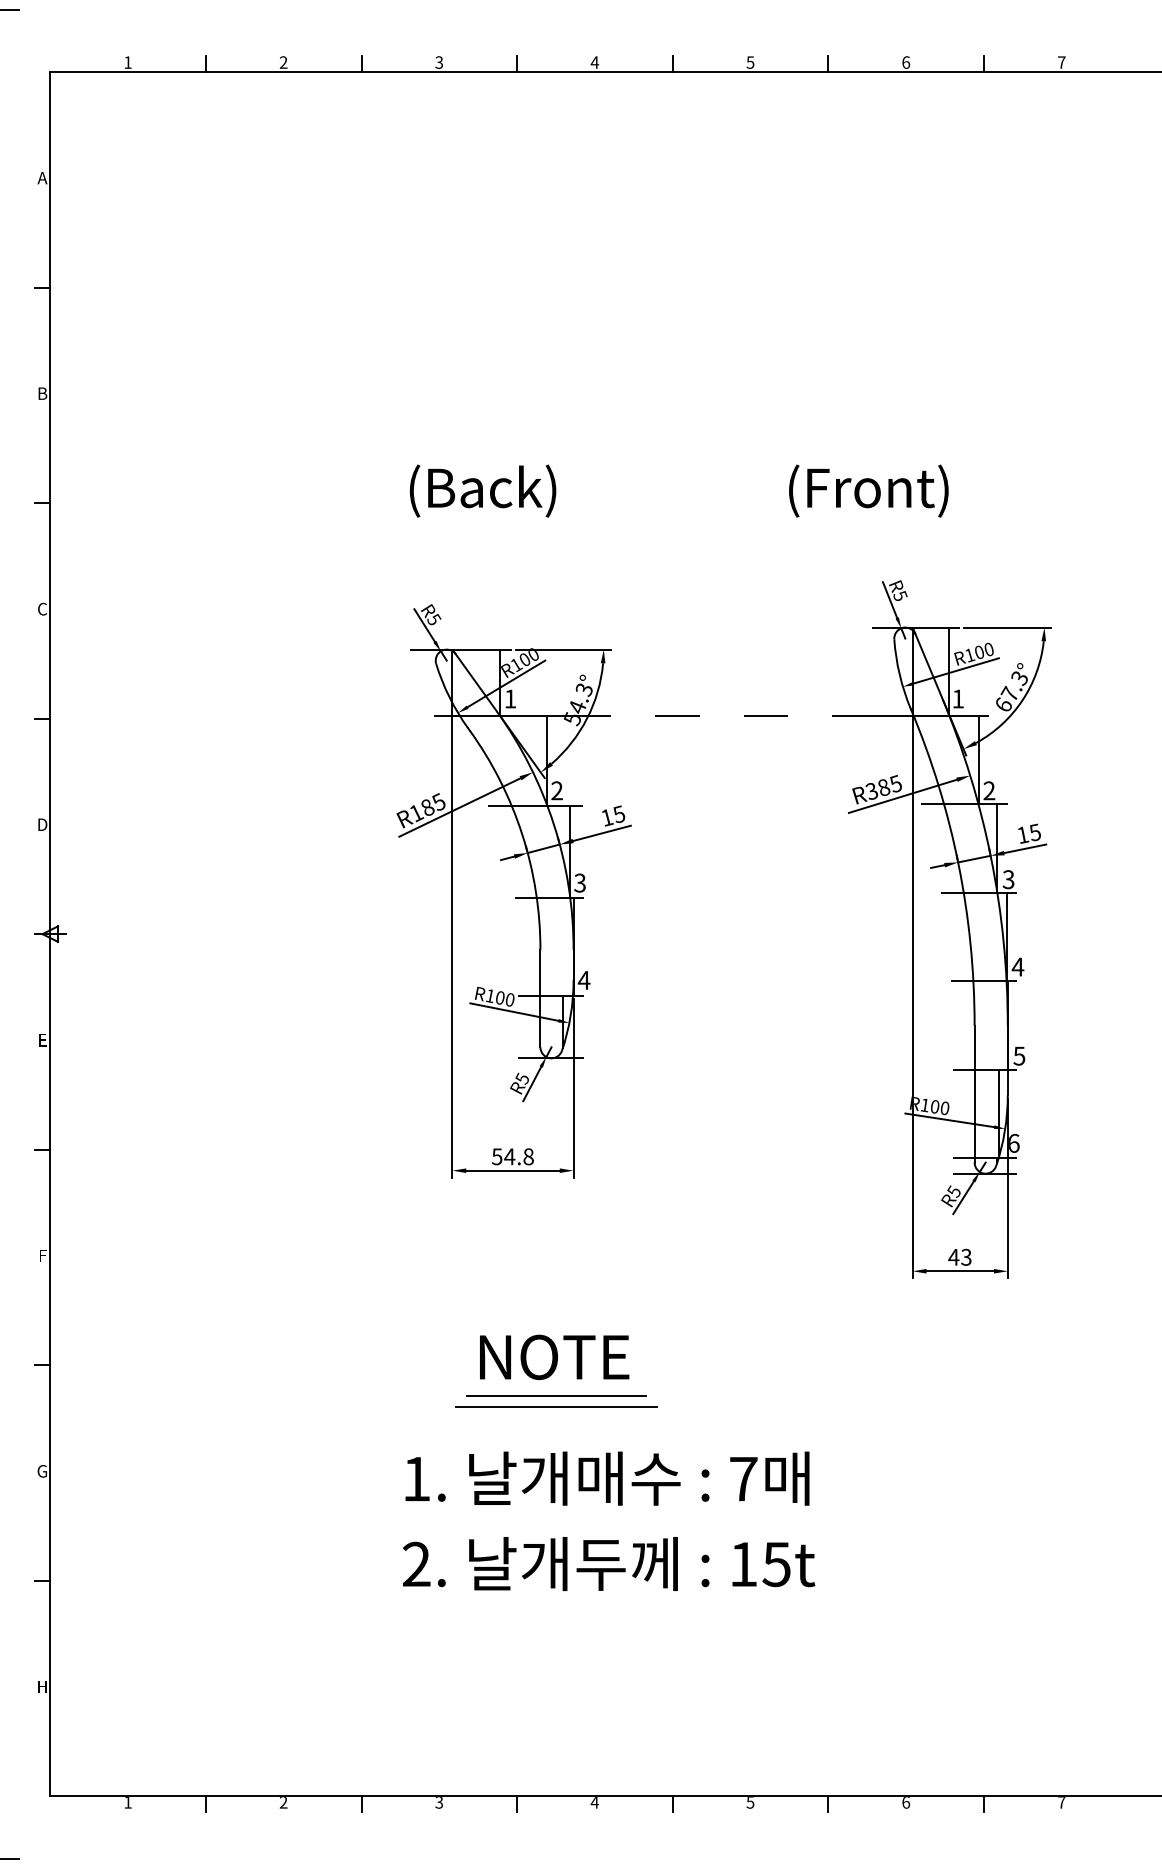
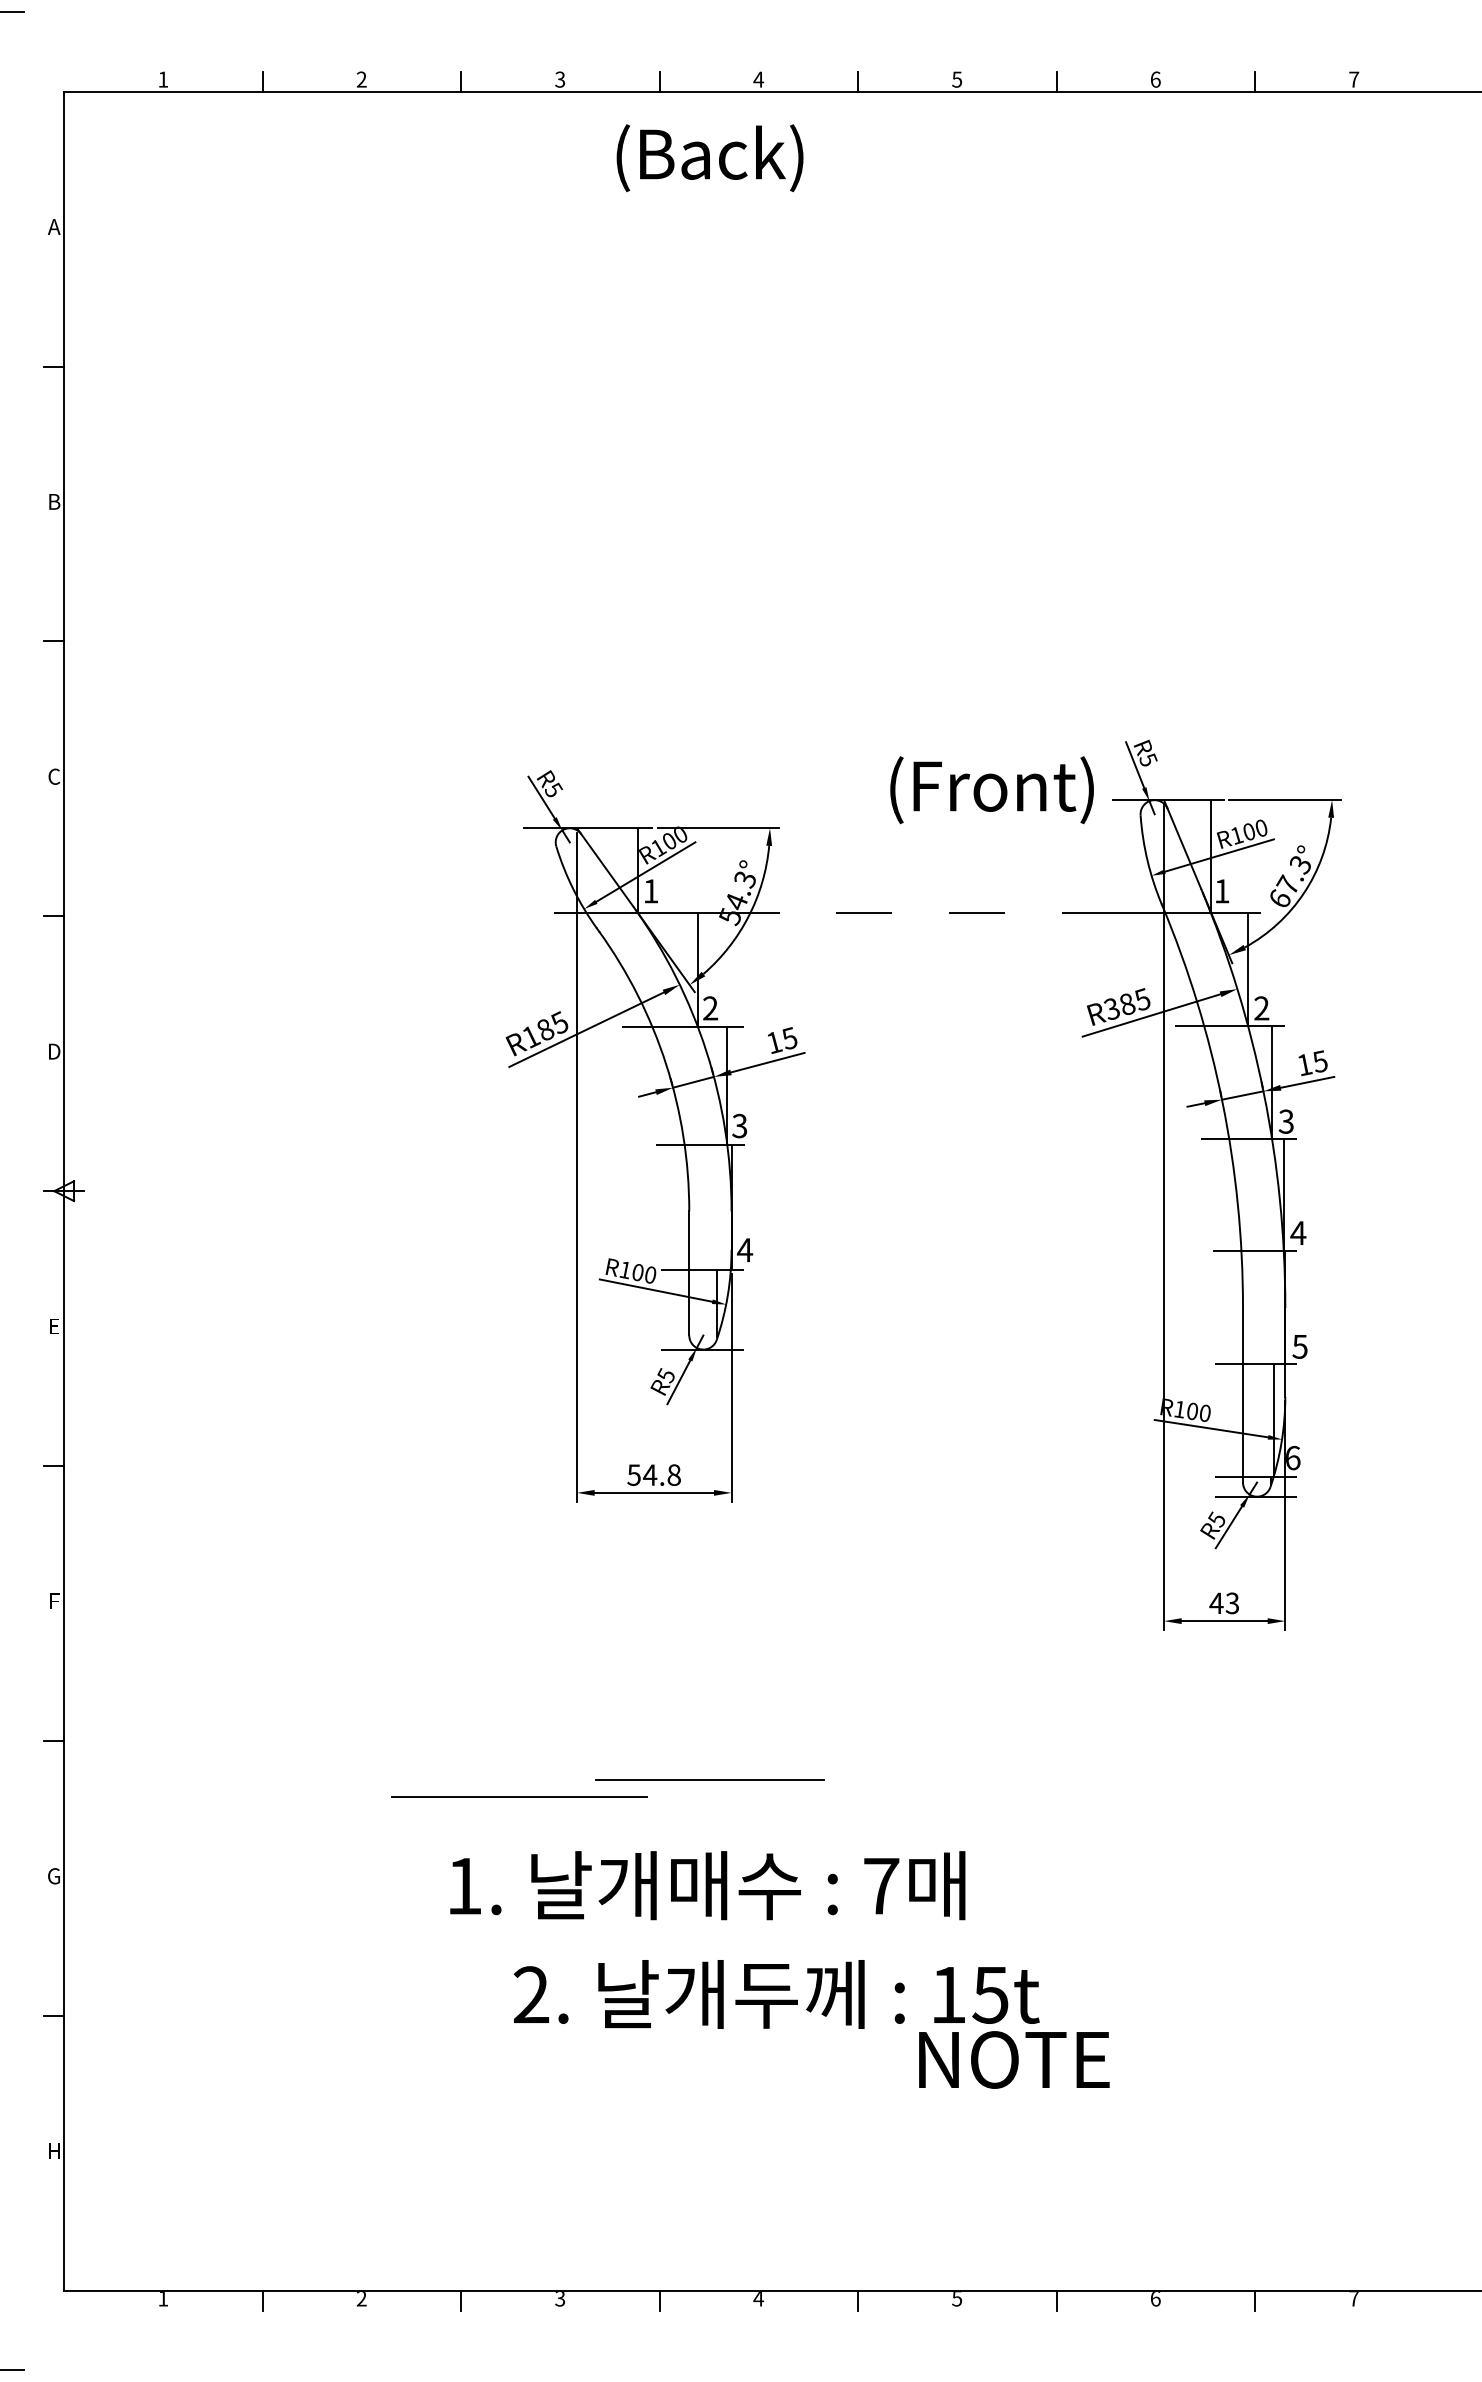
text: (482, 491) -> (709, 158), moved
text: (868, 491) -> (991, 790), moved
text: (554, 1357) -> (1014, 2059), moved
line: (556, 1406) -> (519, 1796), moved
text: (607, 1478) -> (707, 1885), moved

